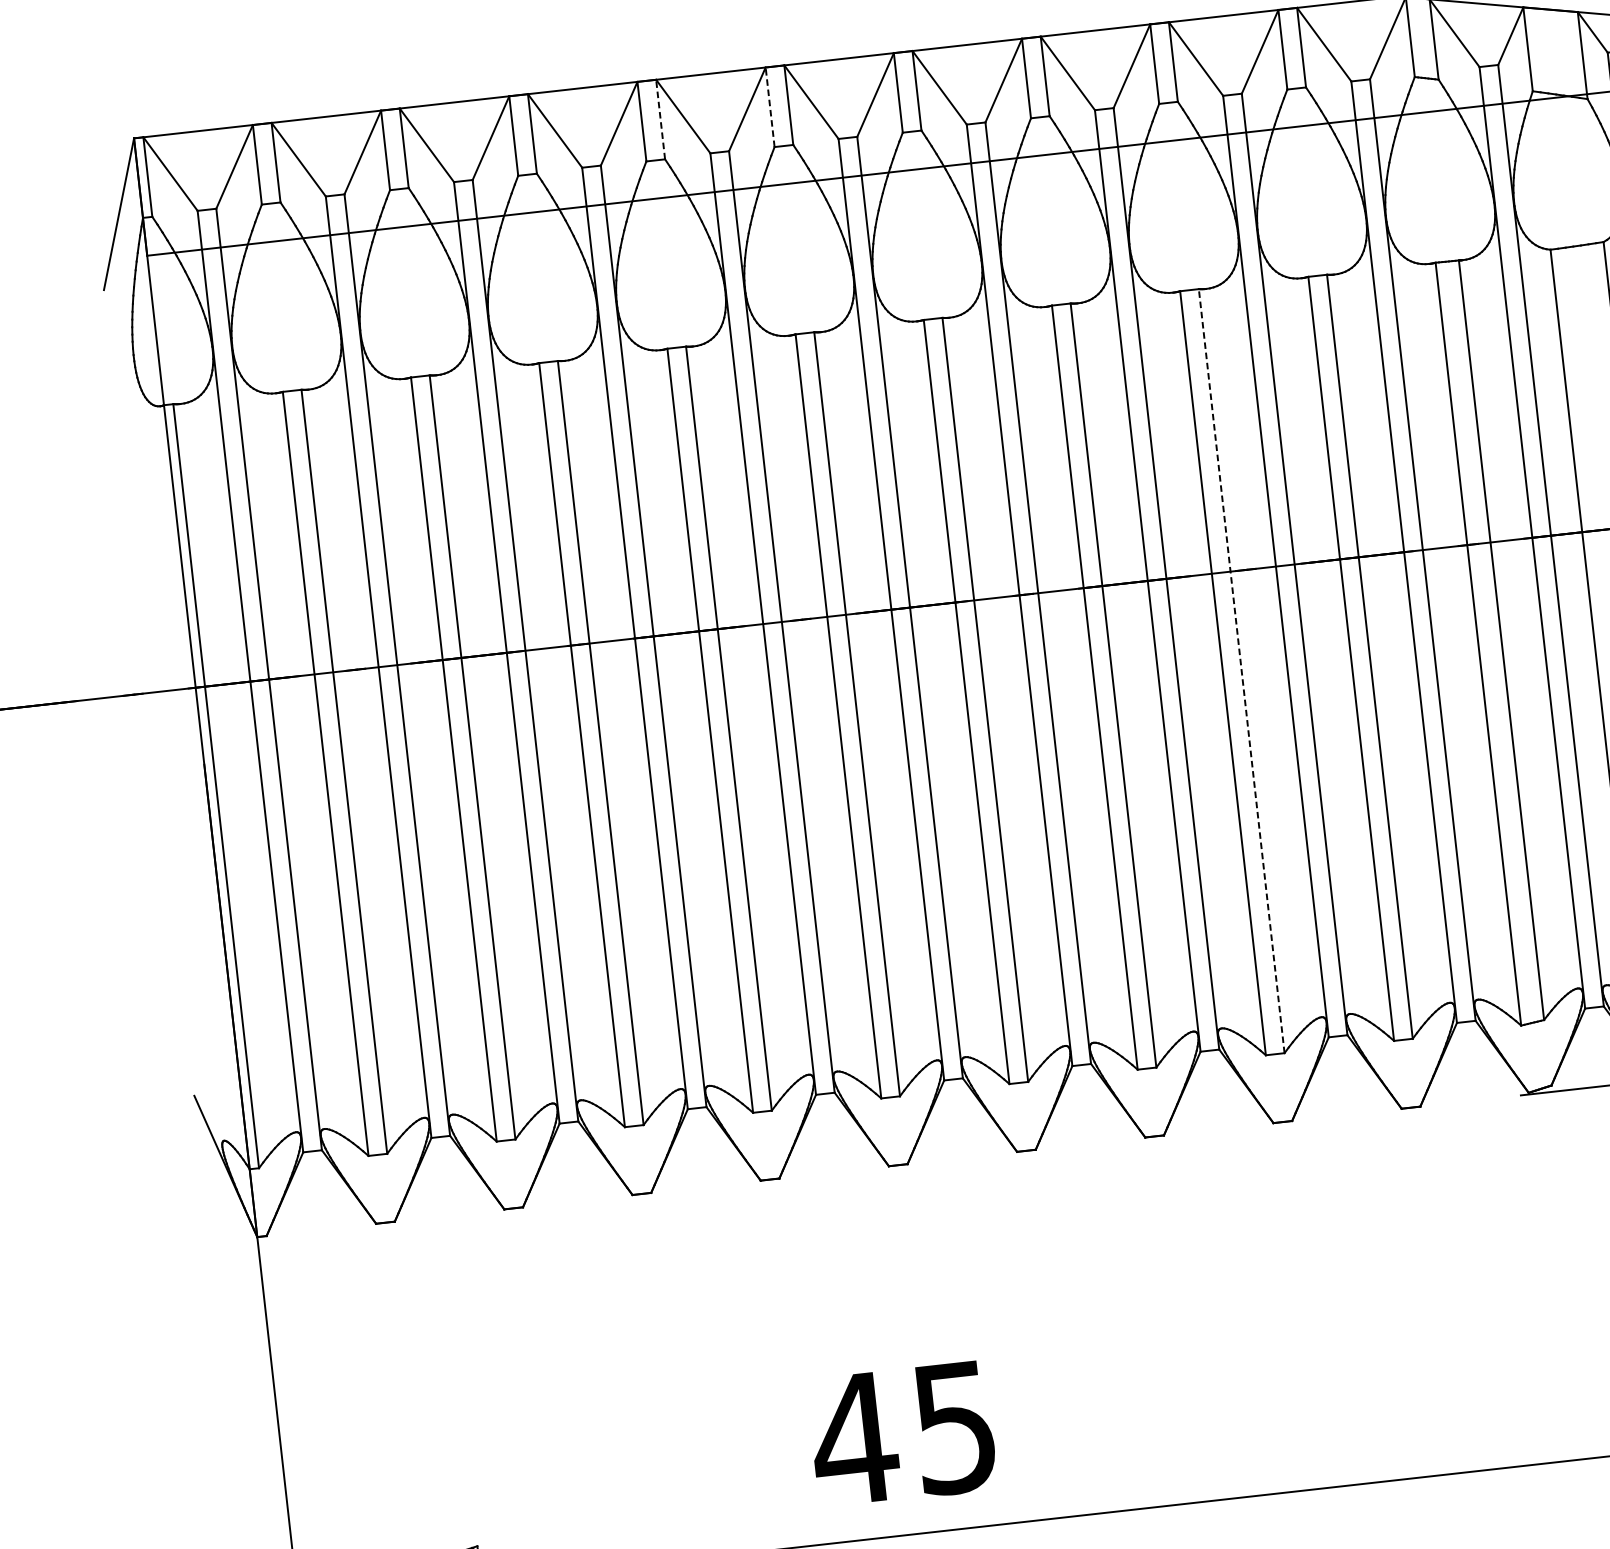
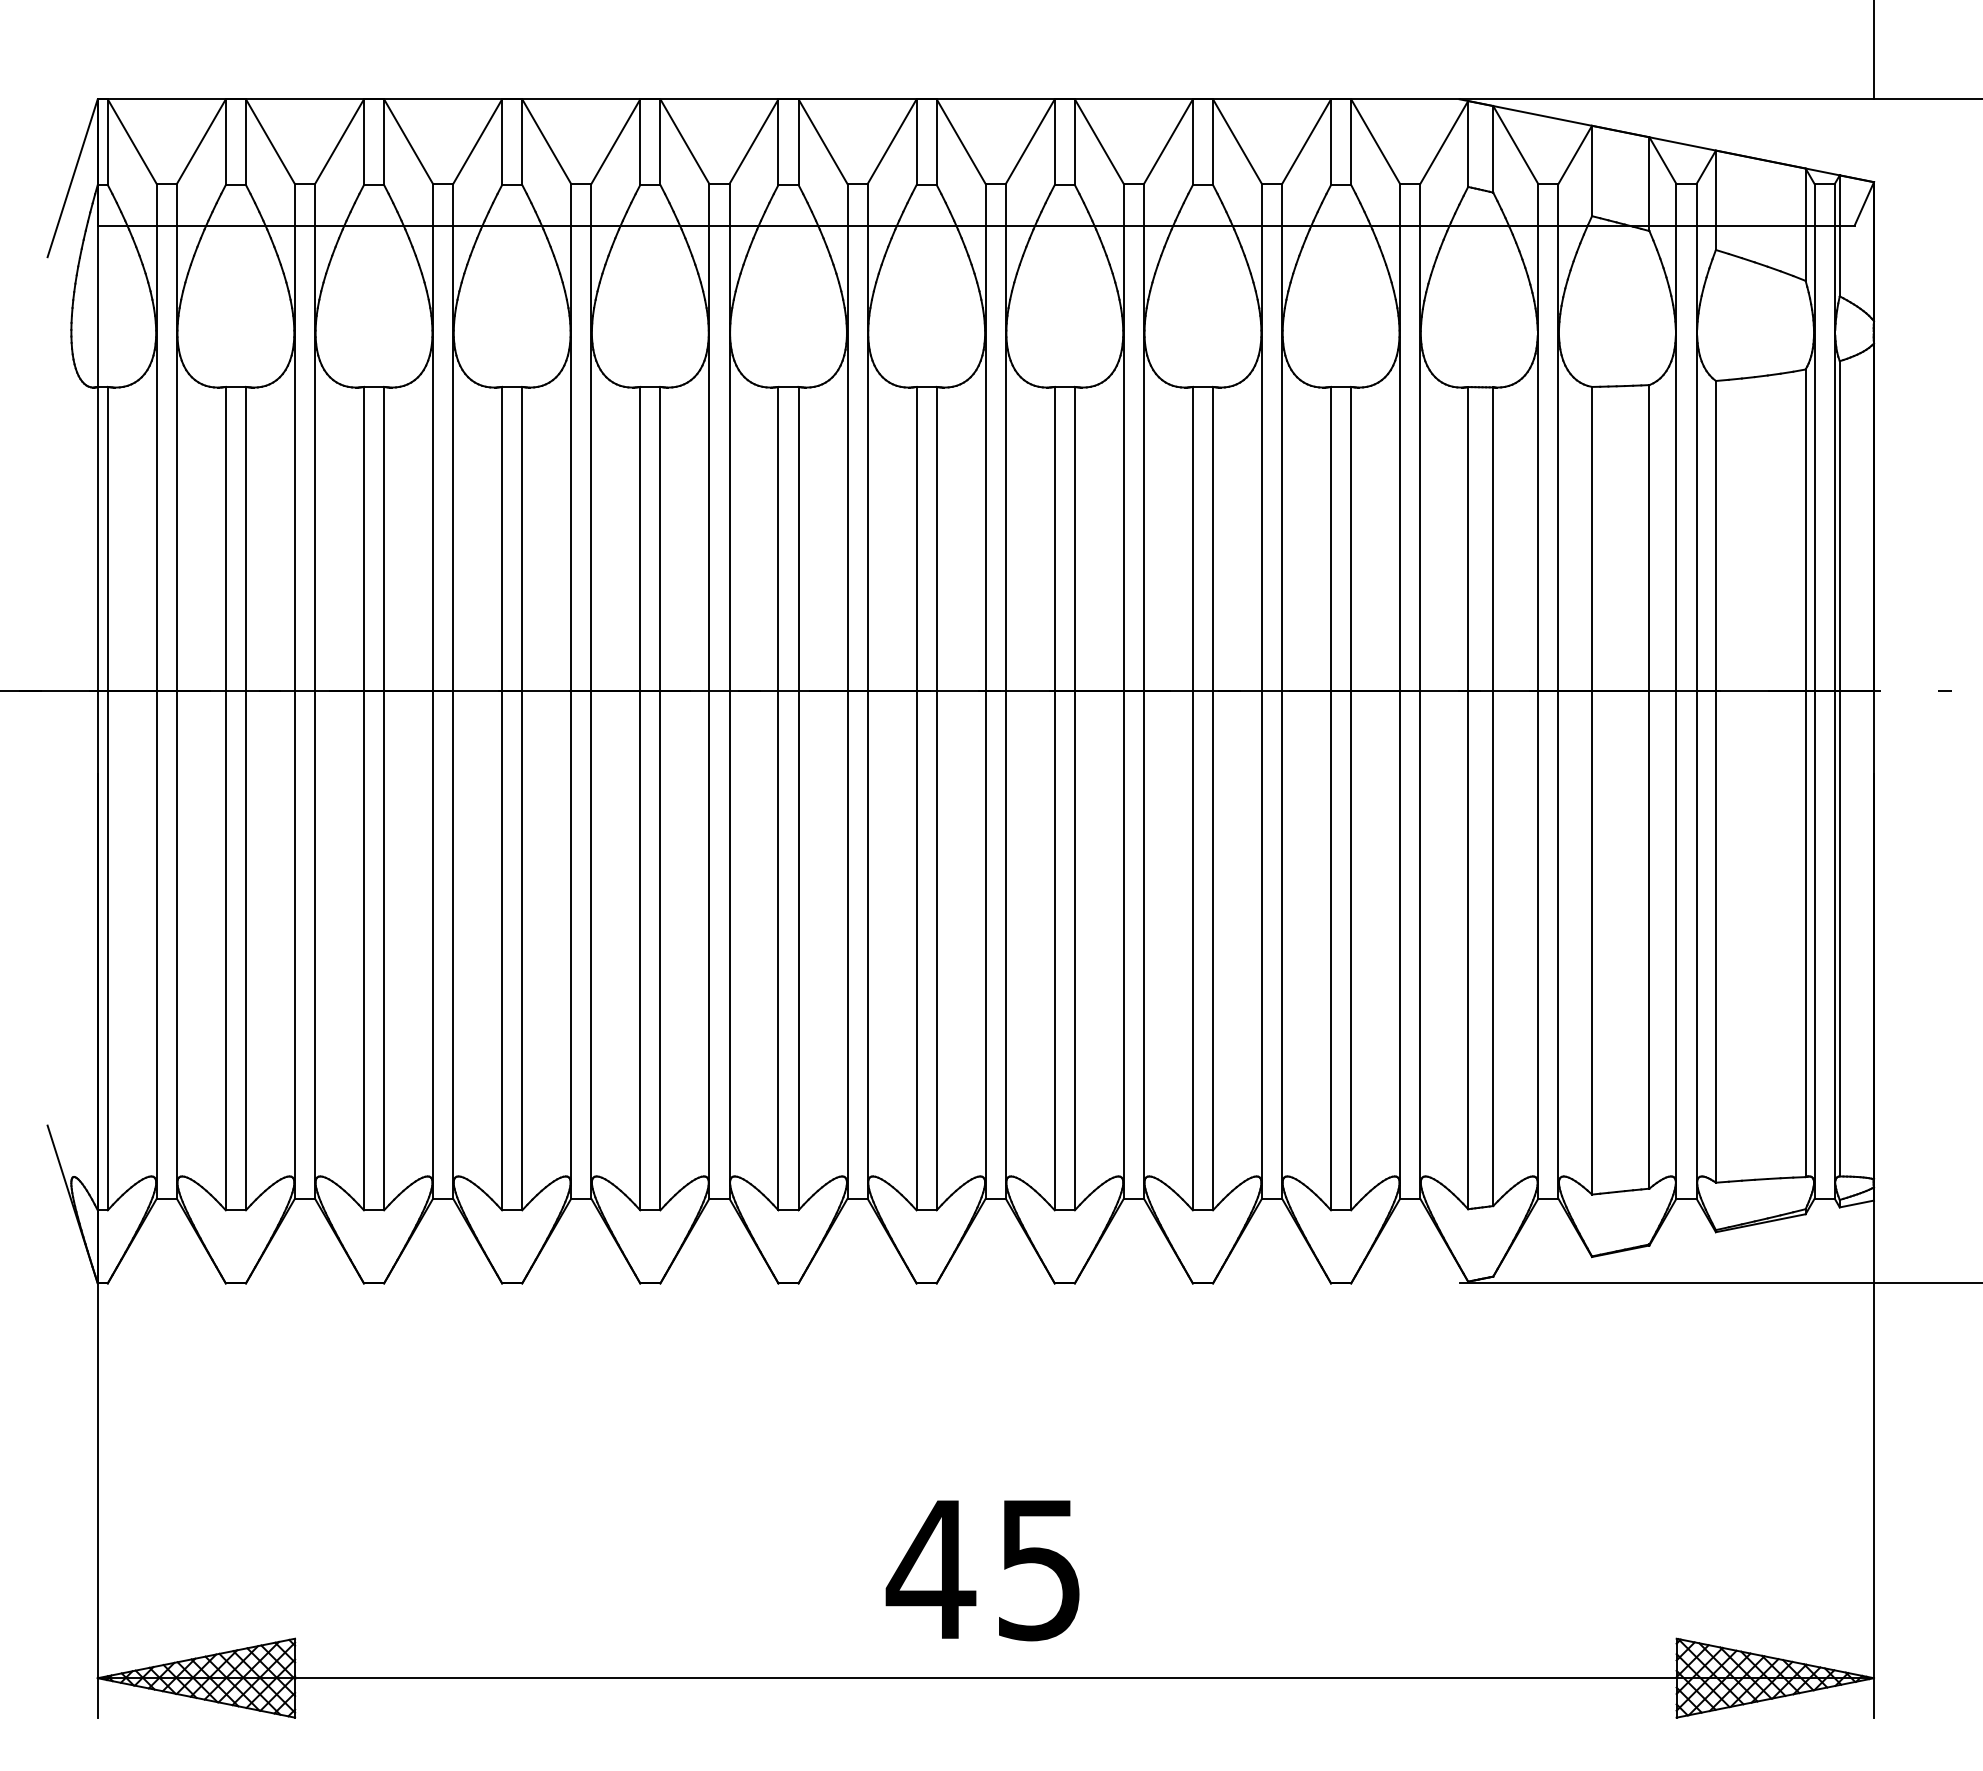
line: (770, 107) -> (778, 142), dashed -> solid
line: (660, 119) -> (660, 142), dashed -> solid
line: (1242, 671) -> (1213, 798), dashed -> solid
text: (902, 1434) -> (982, 1570), moved

